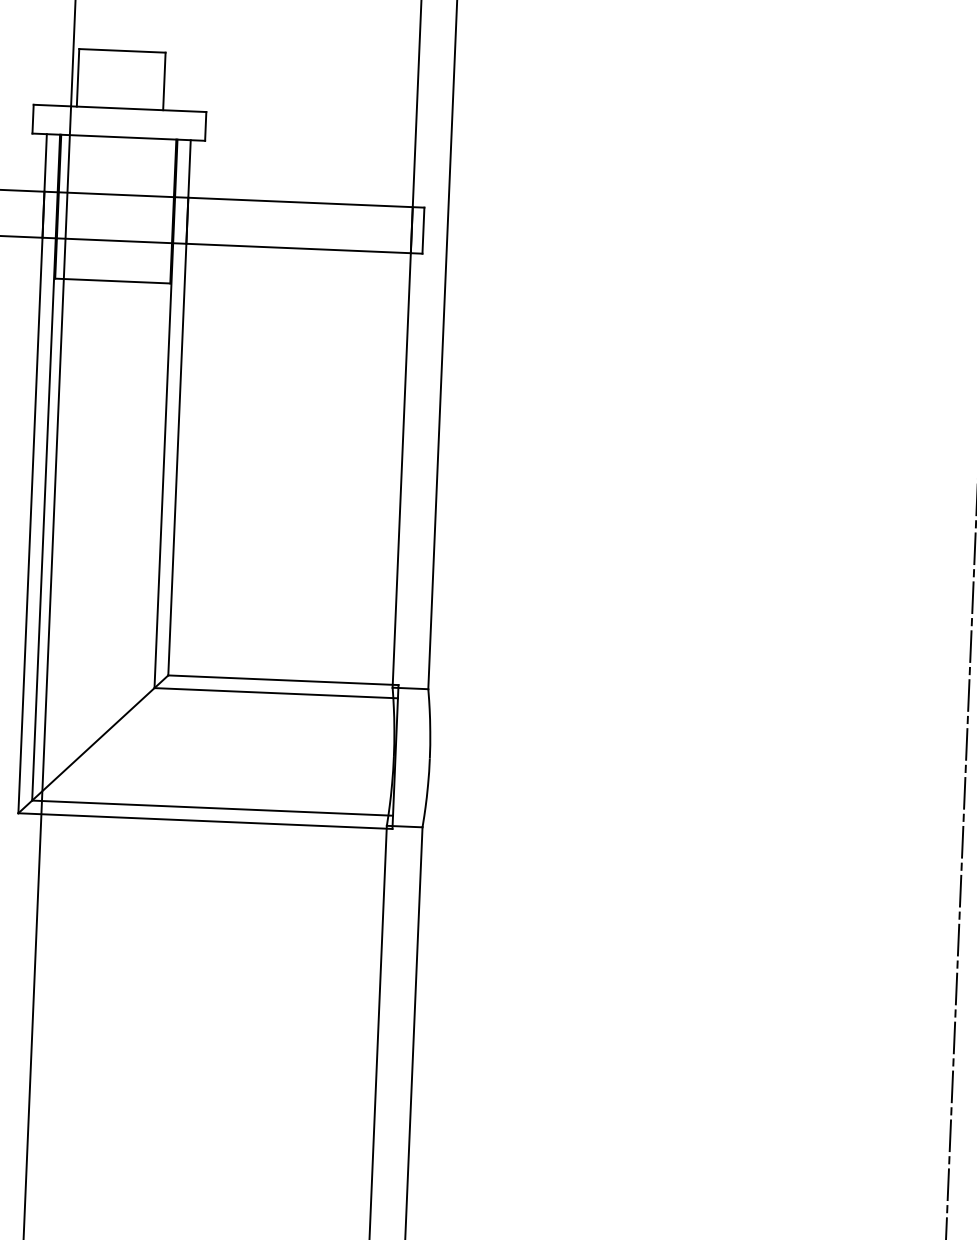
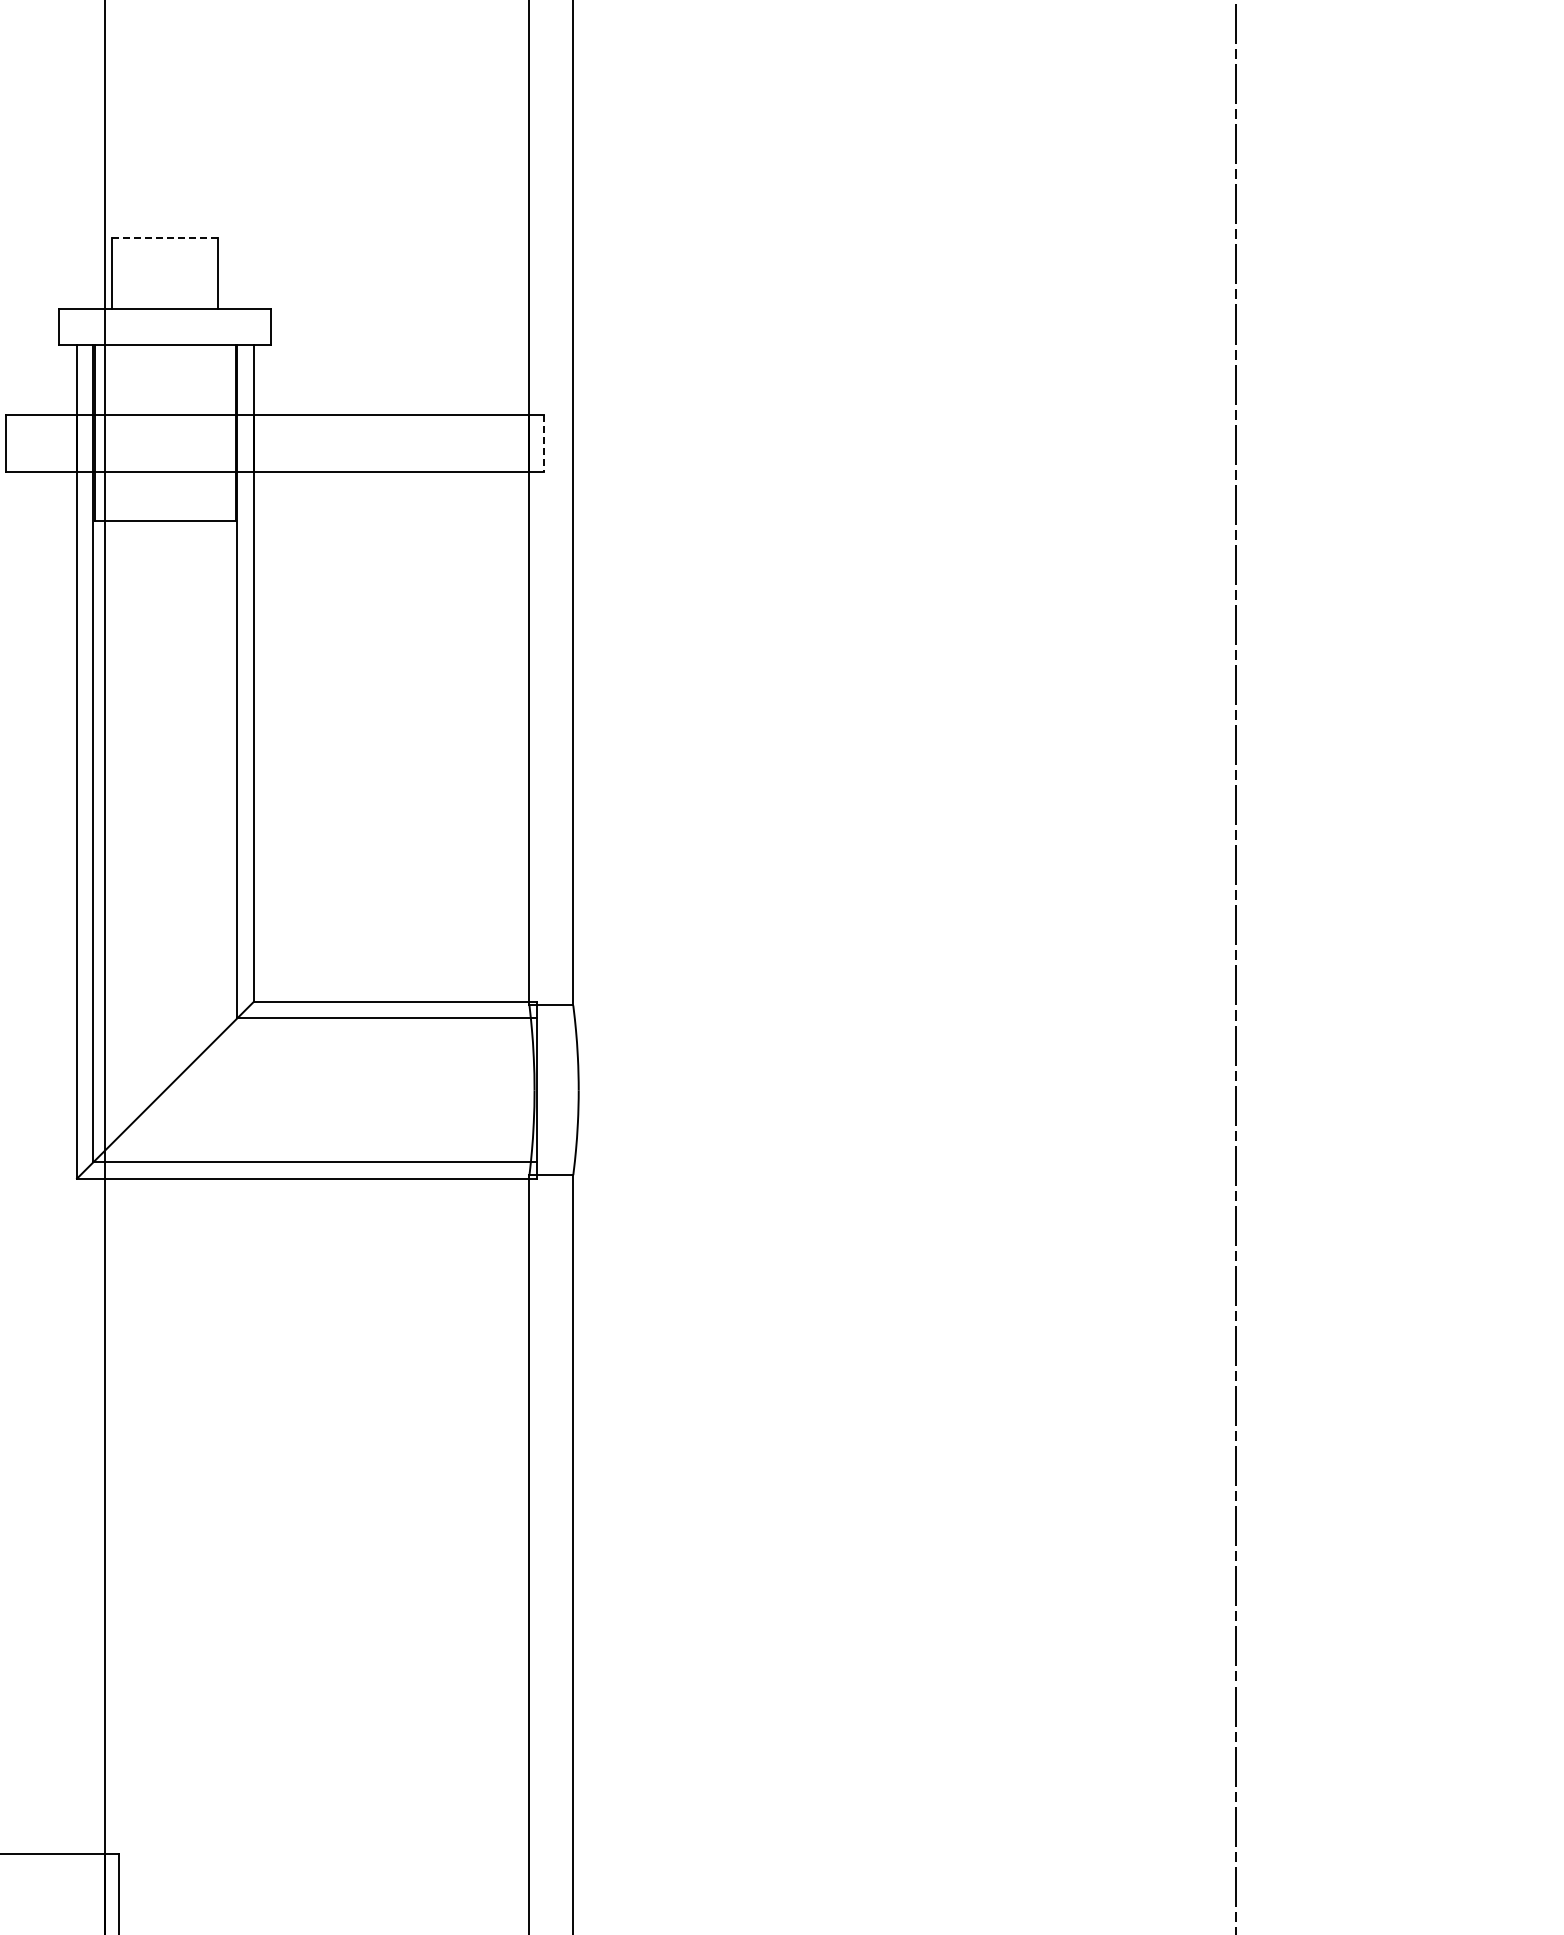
line: (122, 50) -> (165, 238), solid -> dashed
line: (423, 230) -> (543, 443), solid -> dashed

